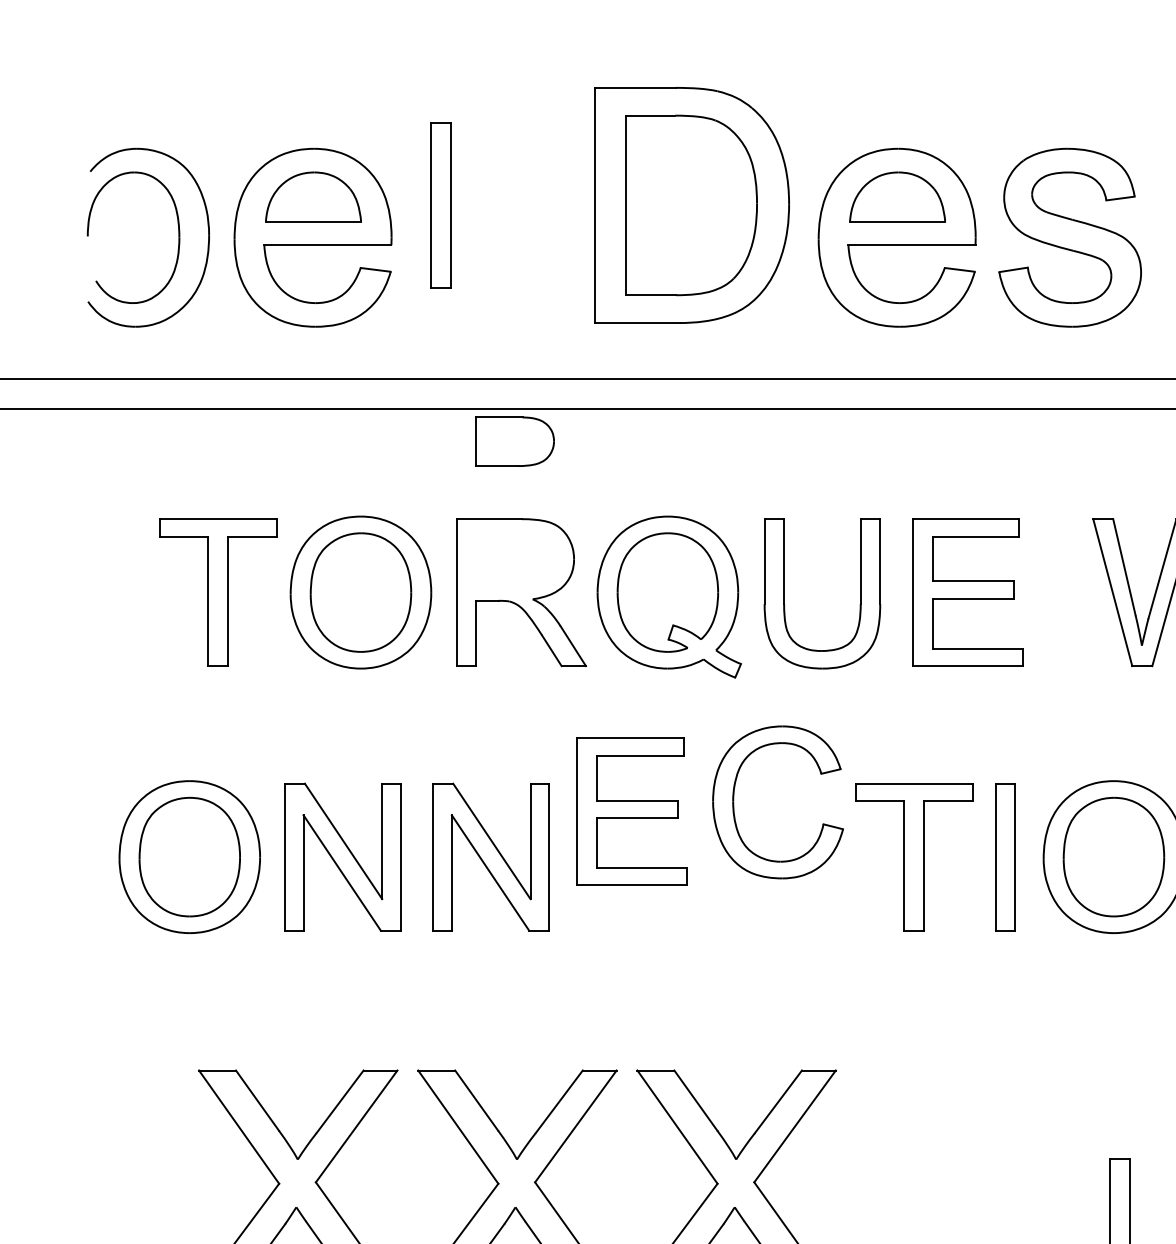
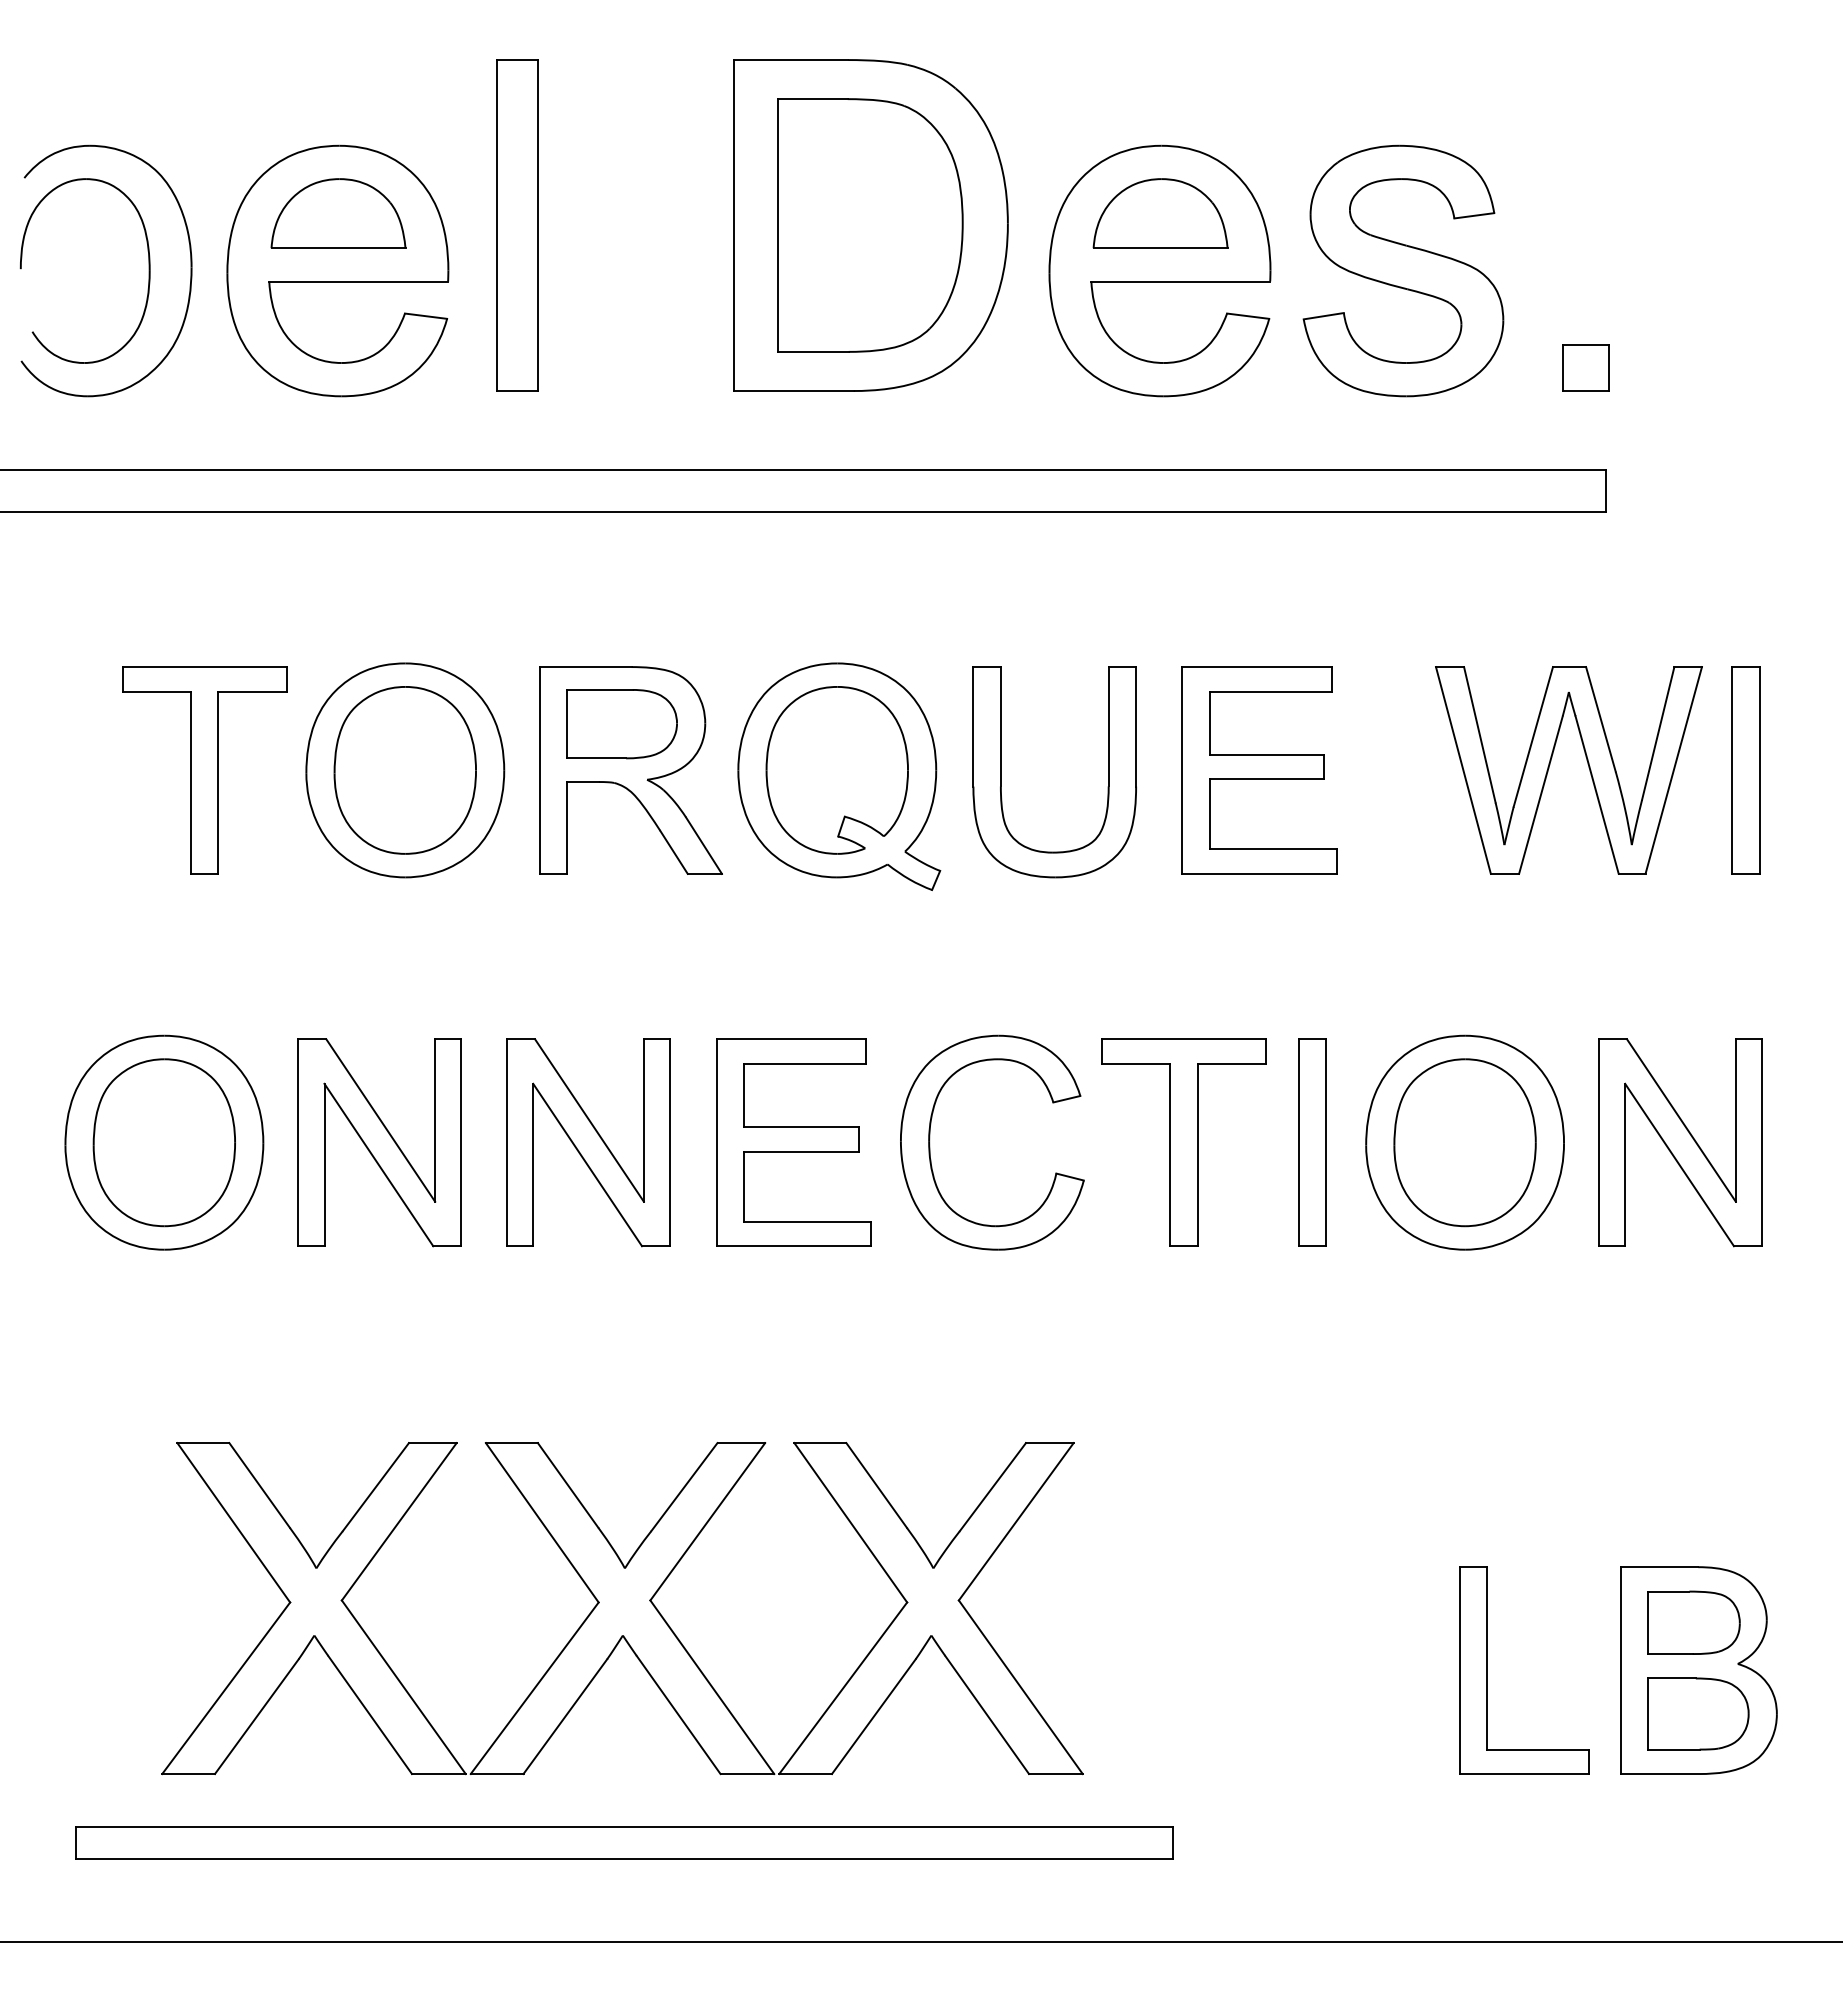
part: (440, 205) -> (517, 225), size x1.43
part: (514, 442) -> (621, 724), moved
part: (734, 802) -> (930, 1142), moved
part: (631, 811) -> (793, 1142), moved

